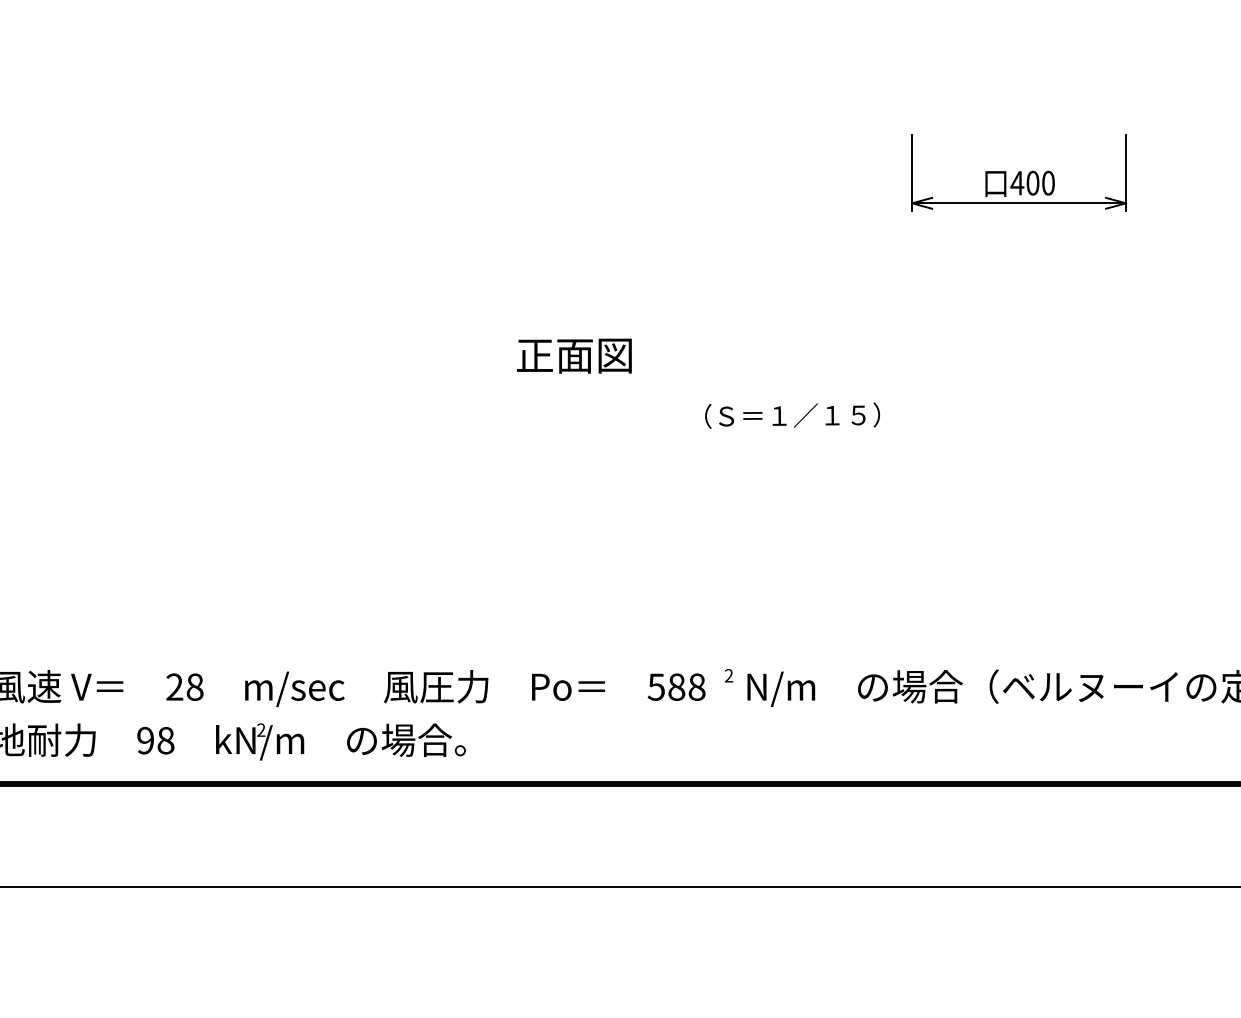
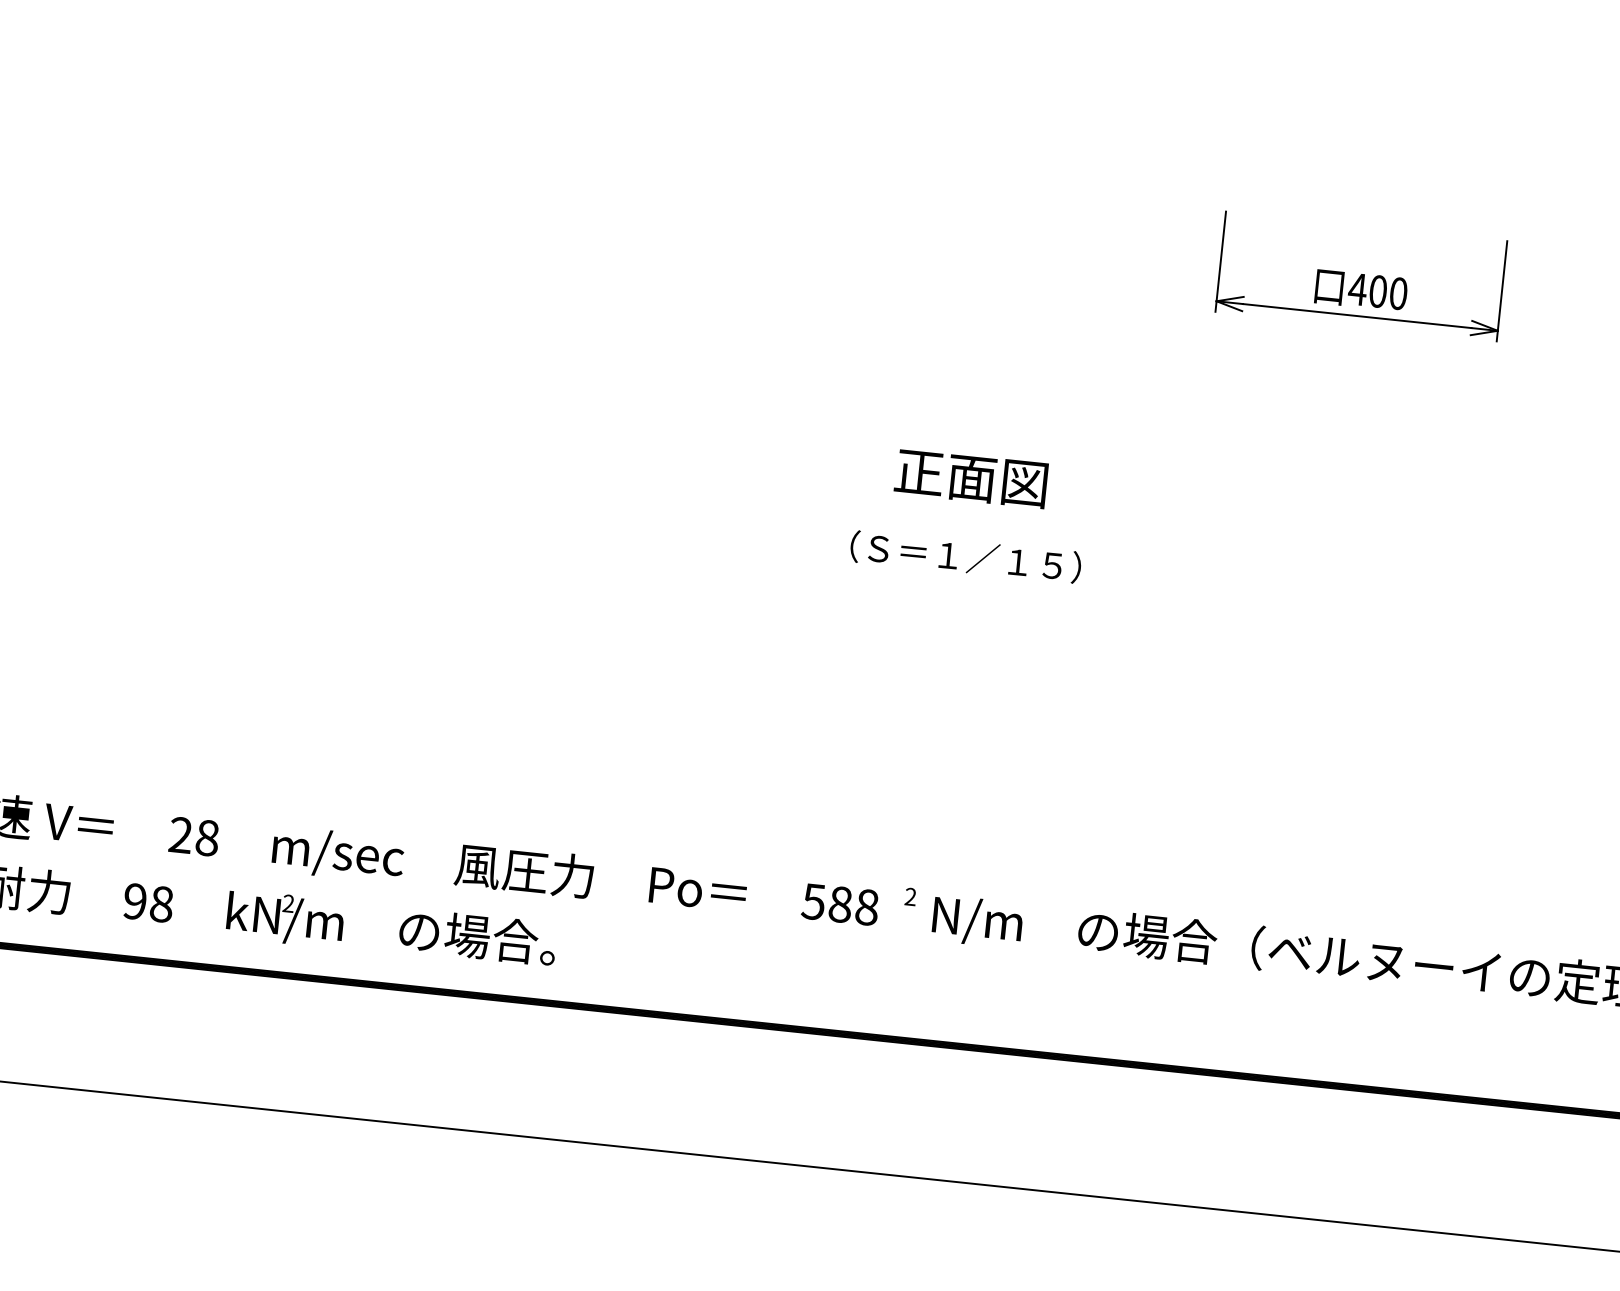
text: (574, 355) -> (971, 477), moved
text: (792, 415) -> (965, 556), moved

